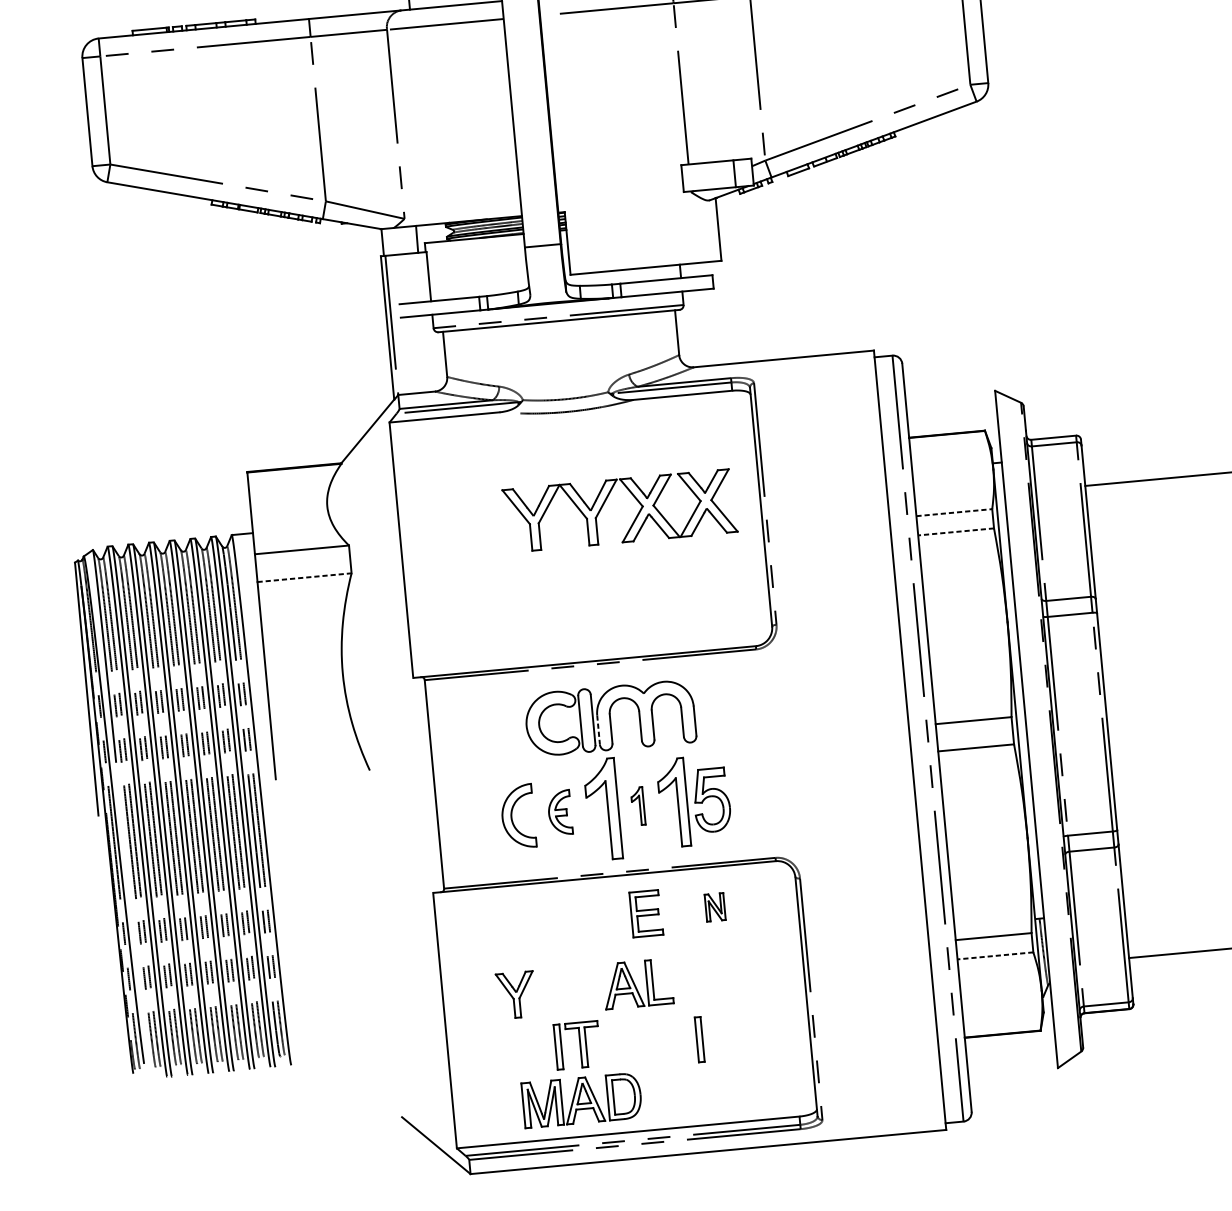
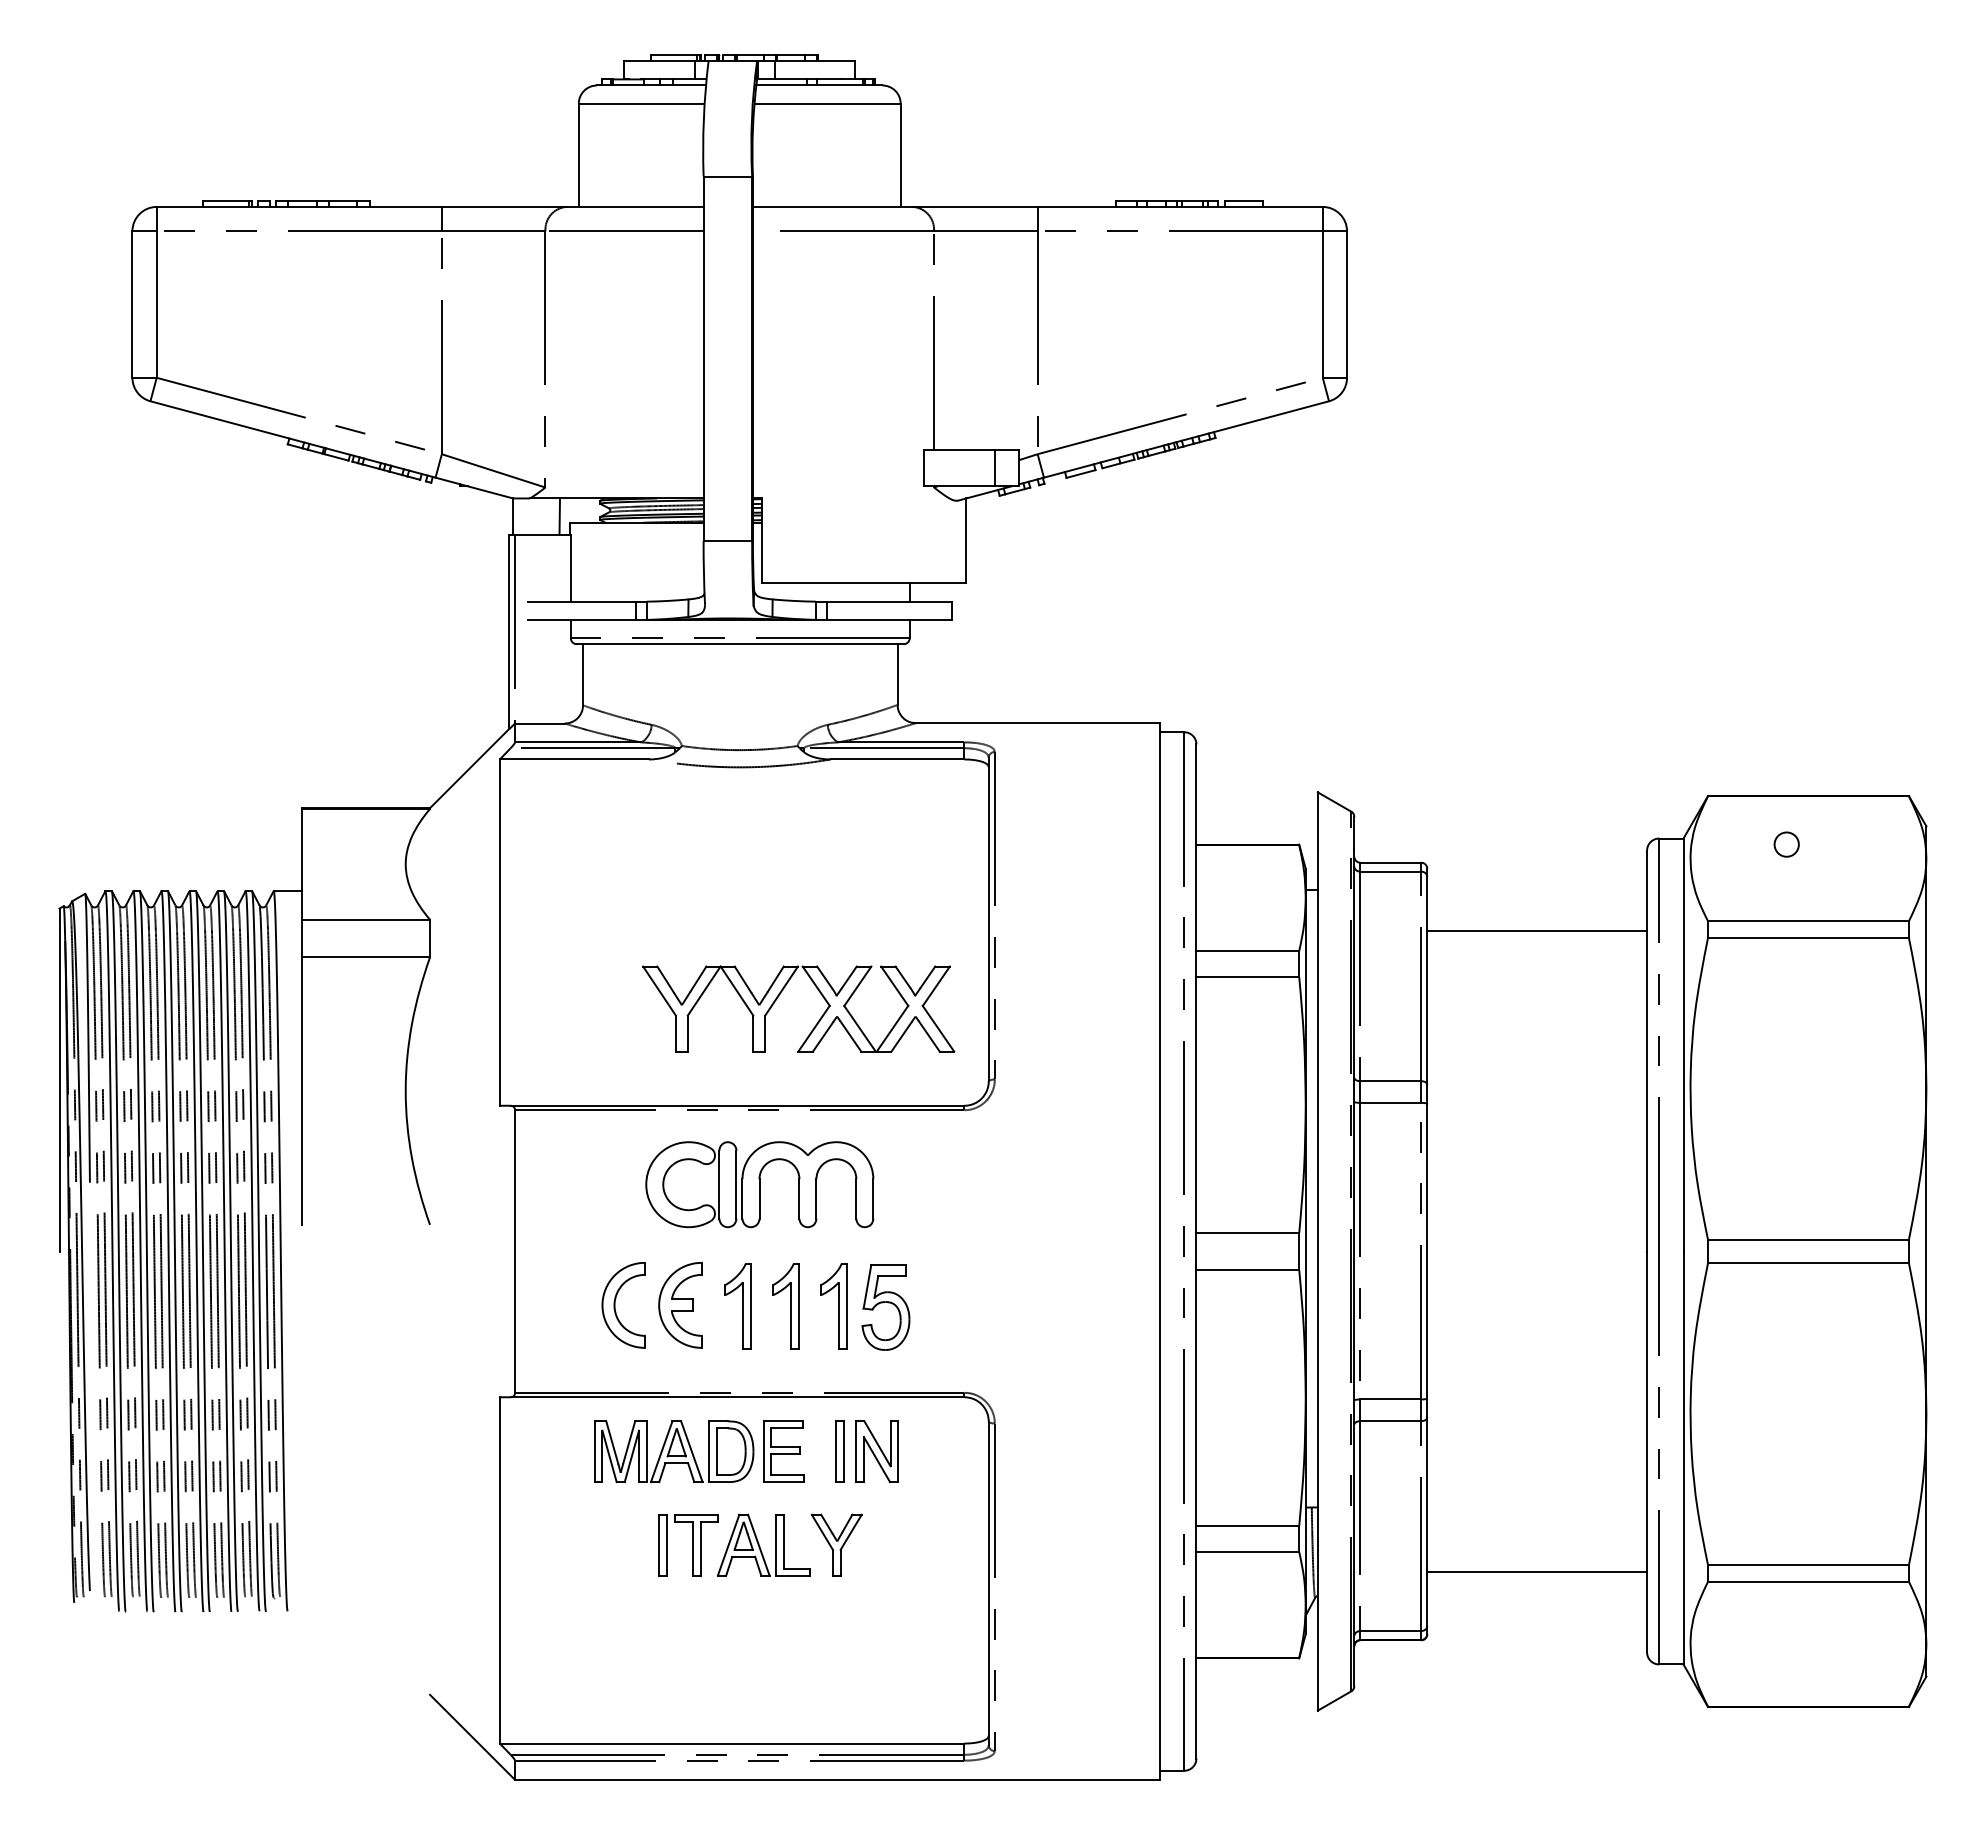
part: (605, 503) -> (779, 996), moved
line: (954, 512) -> (1248, 951), dashed -> solid
line: (955, 532) -> (1247, 977), dashed -> solid
line: (304, 577) -> (366, 957), dashed -> solid
line: (598, 729) -> (742, 1198), dashed -> solid
part: (673, 803) -> (833, 1306), size x0.71
part: (637, 806) -> (785, 1306), size x1.67
part: (602, 809) -> (737, 1306), size x0.62
part: (560, 812) -> (680, 1305), size x1.43
part: (714, 907) -> (876, 1451), size x1.67
line: (995, 956) -> (1247, 1552), dashed -> solid
part: (516, 994) -> (836, 1544), moved
part: (699, 1039) -> (839, 1451), moved
part: (577, 1045) -> (688, 1545), moved
part: (582, 1100) -> (674, 1451), moved

